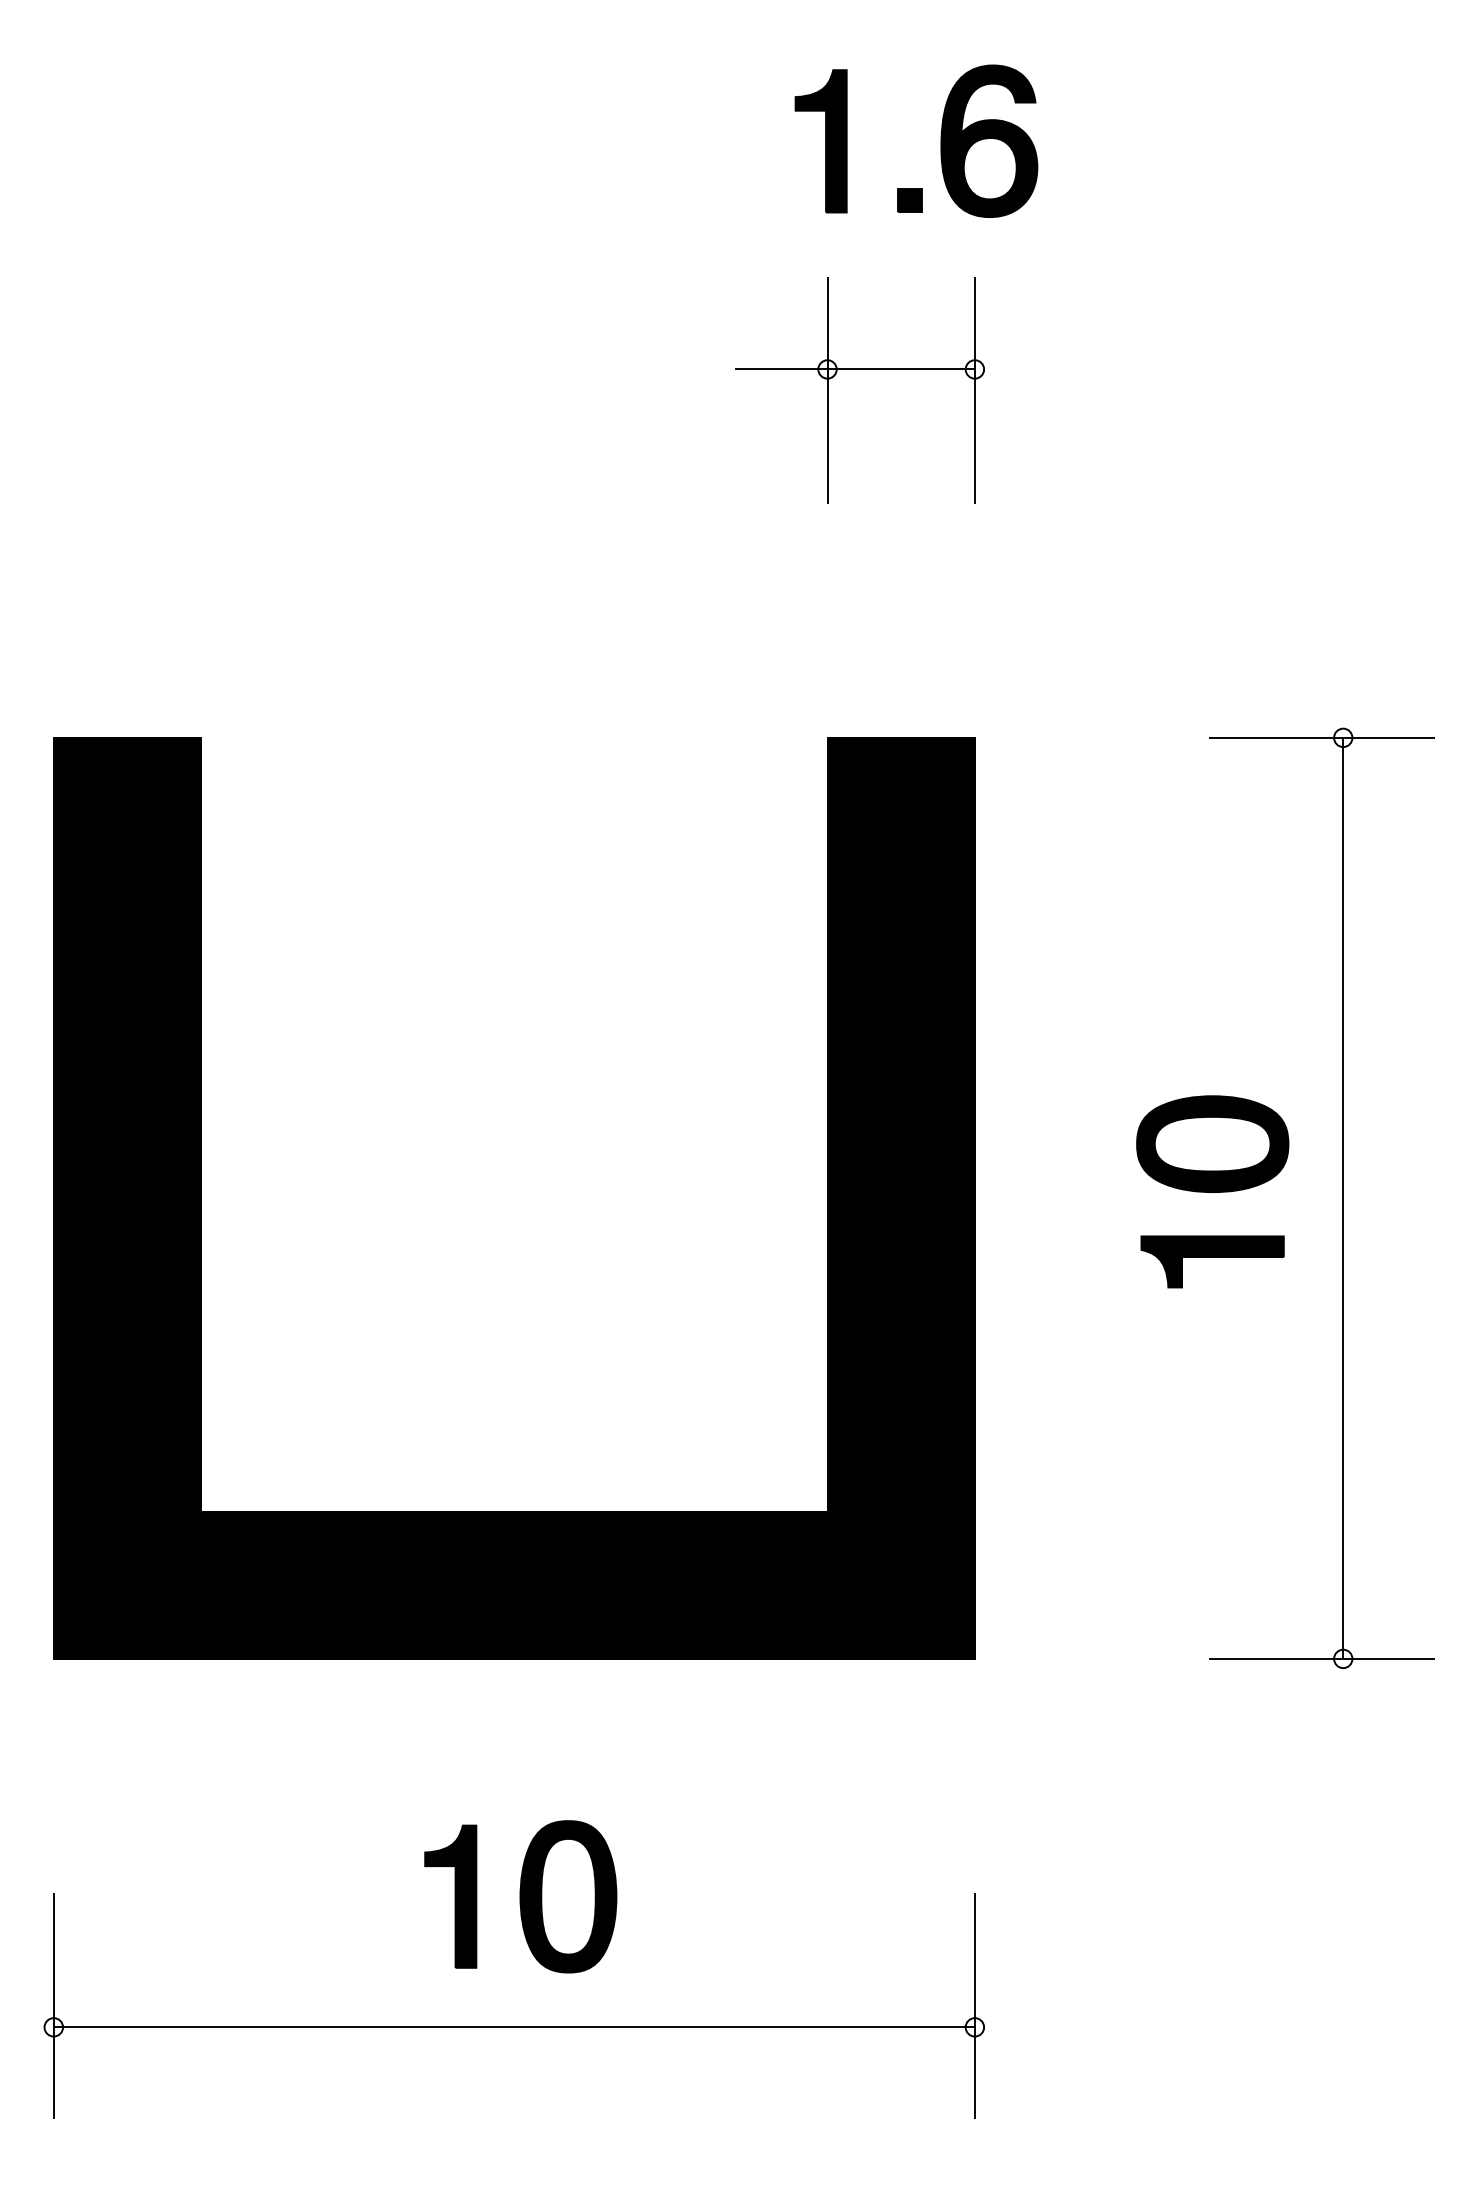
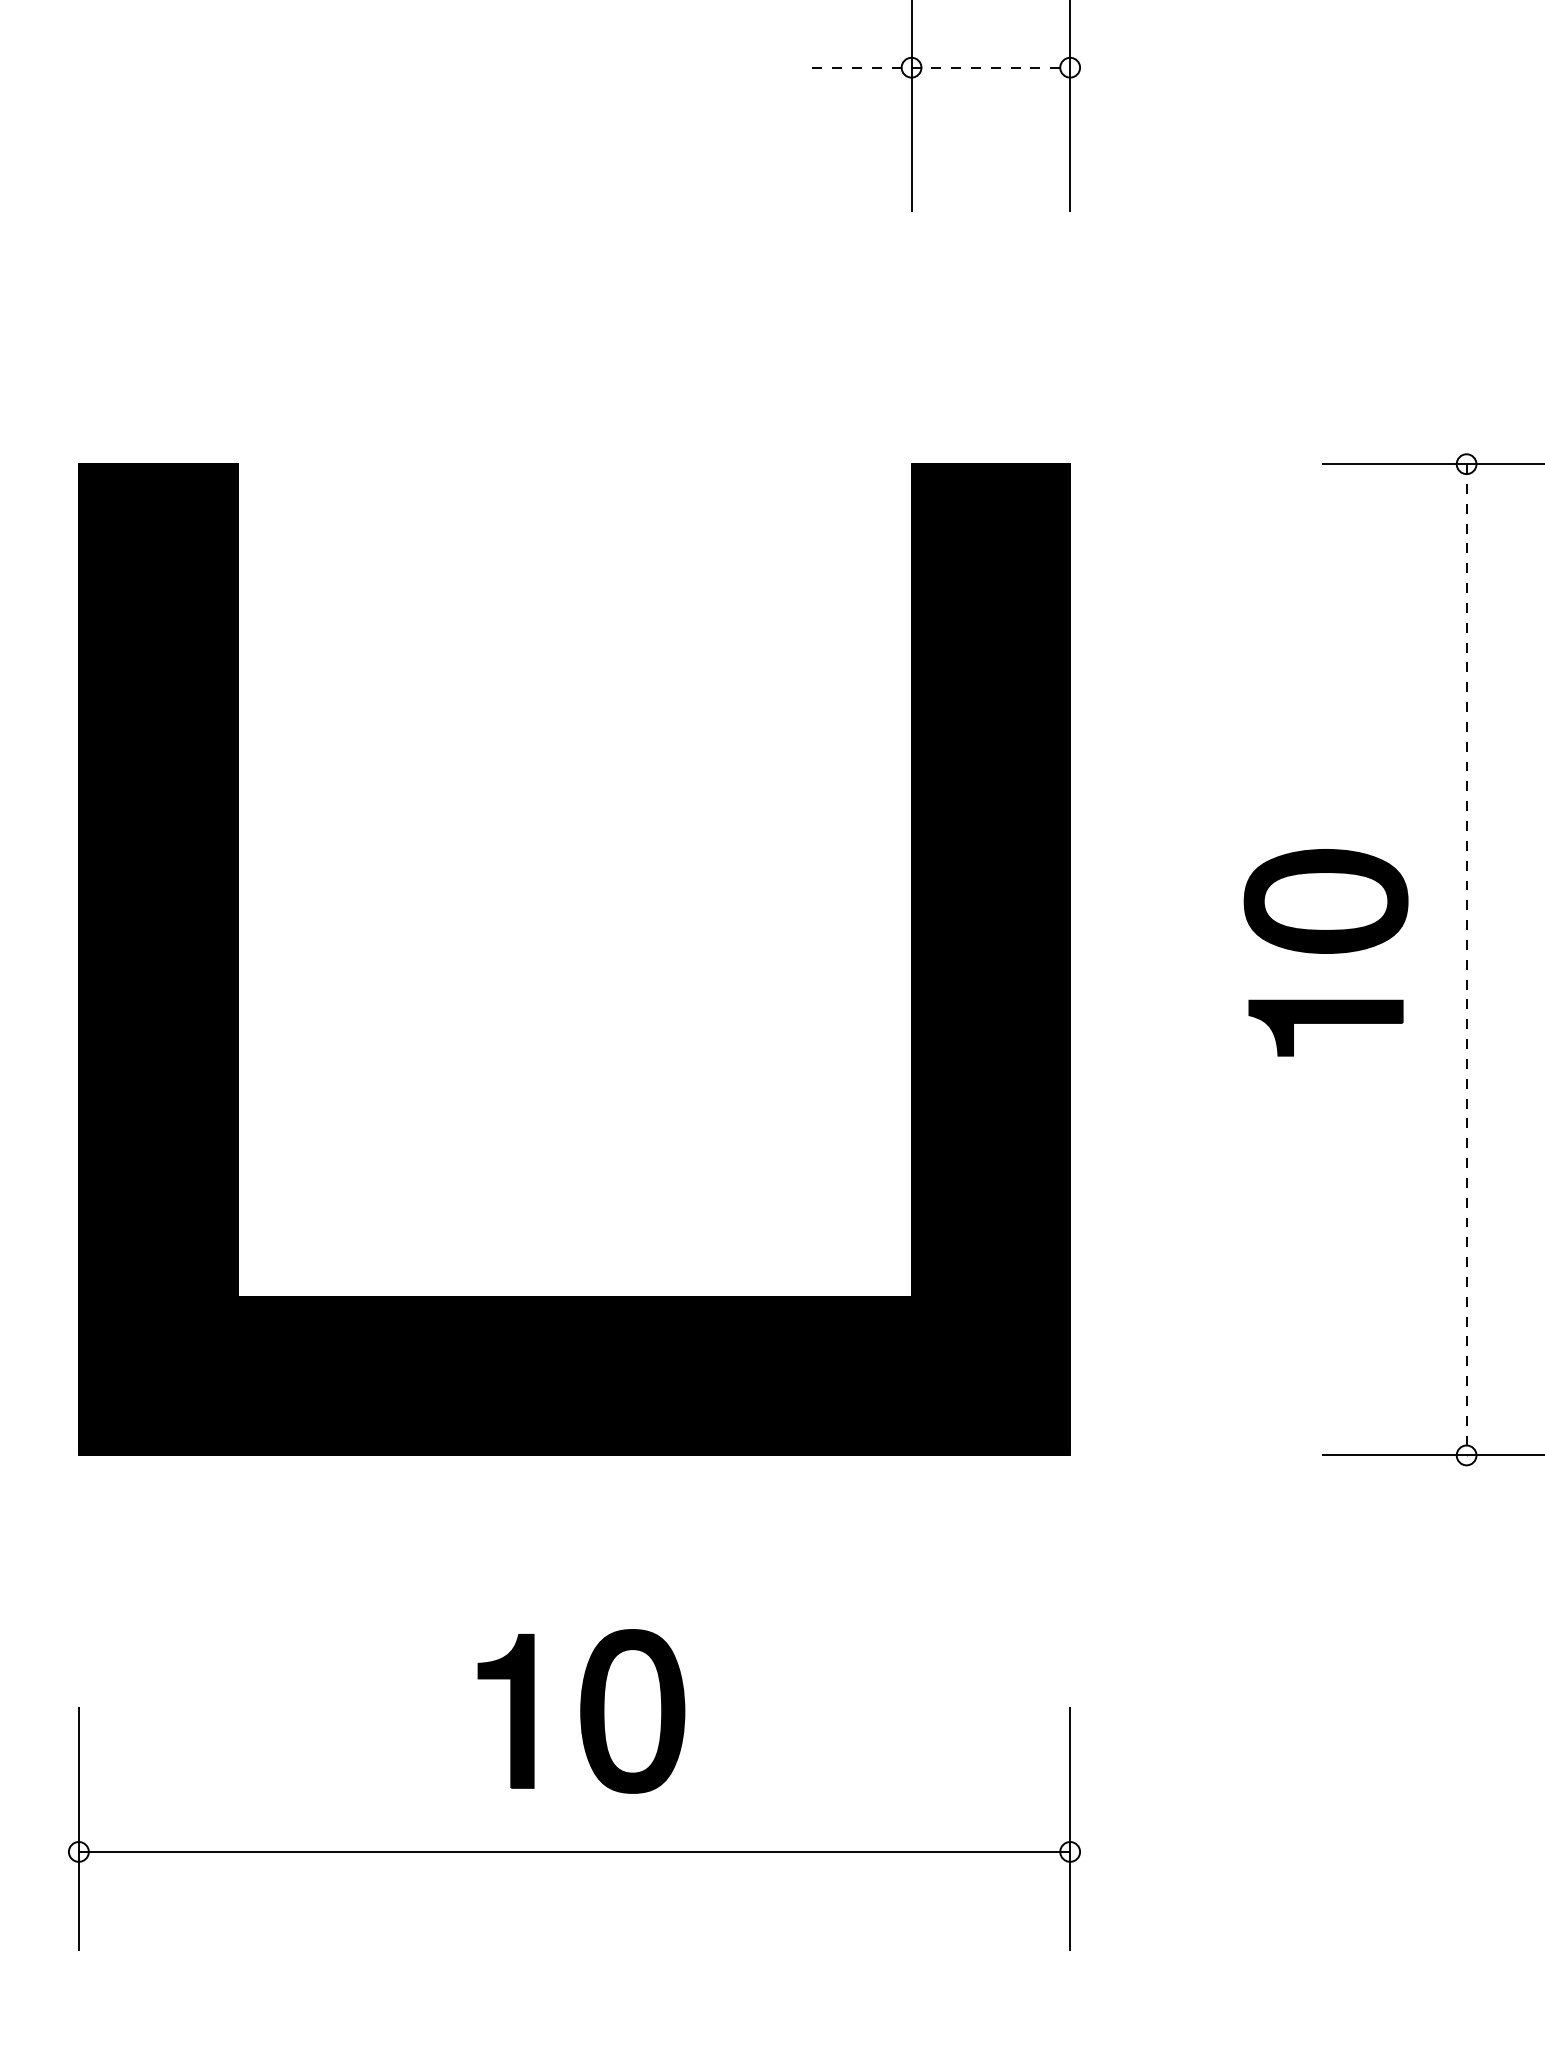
line: (855, 369) -> (941, 67), solid -> dashed
line: (1343, 1198) -> (1466, 959), solid -> dashed

